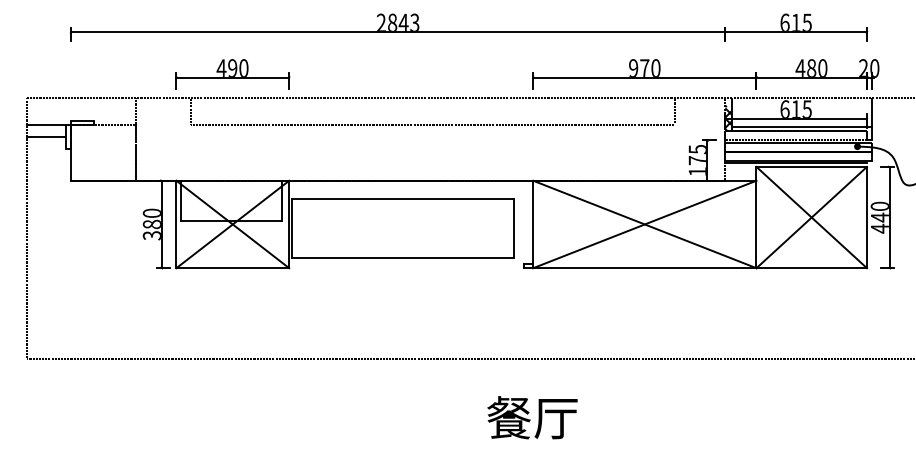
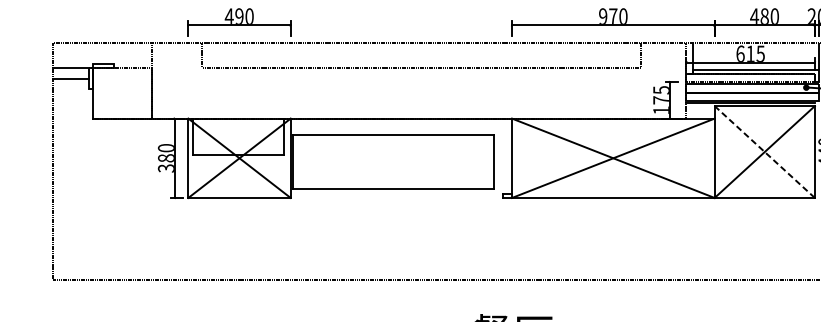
hatch: (728, 118) -> (689, 62), removed
line: (811, 217) -> (764, 151), solid -> dashed

